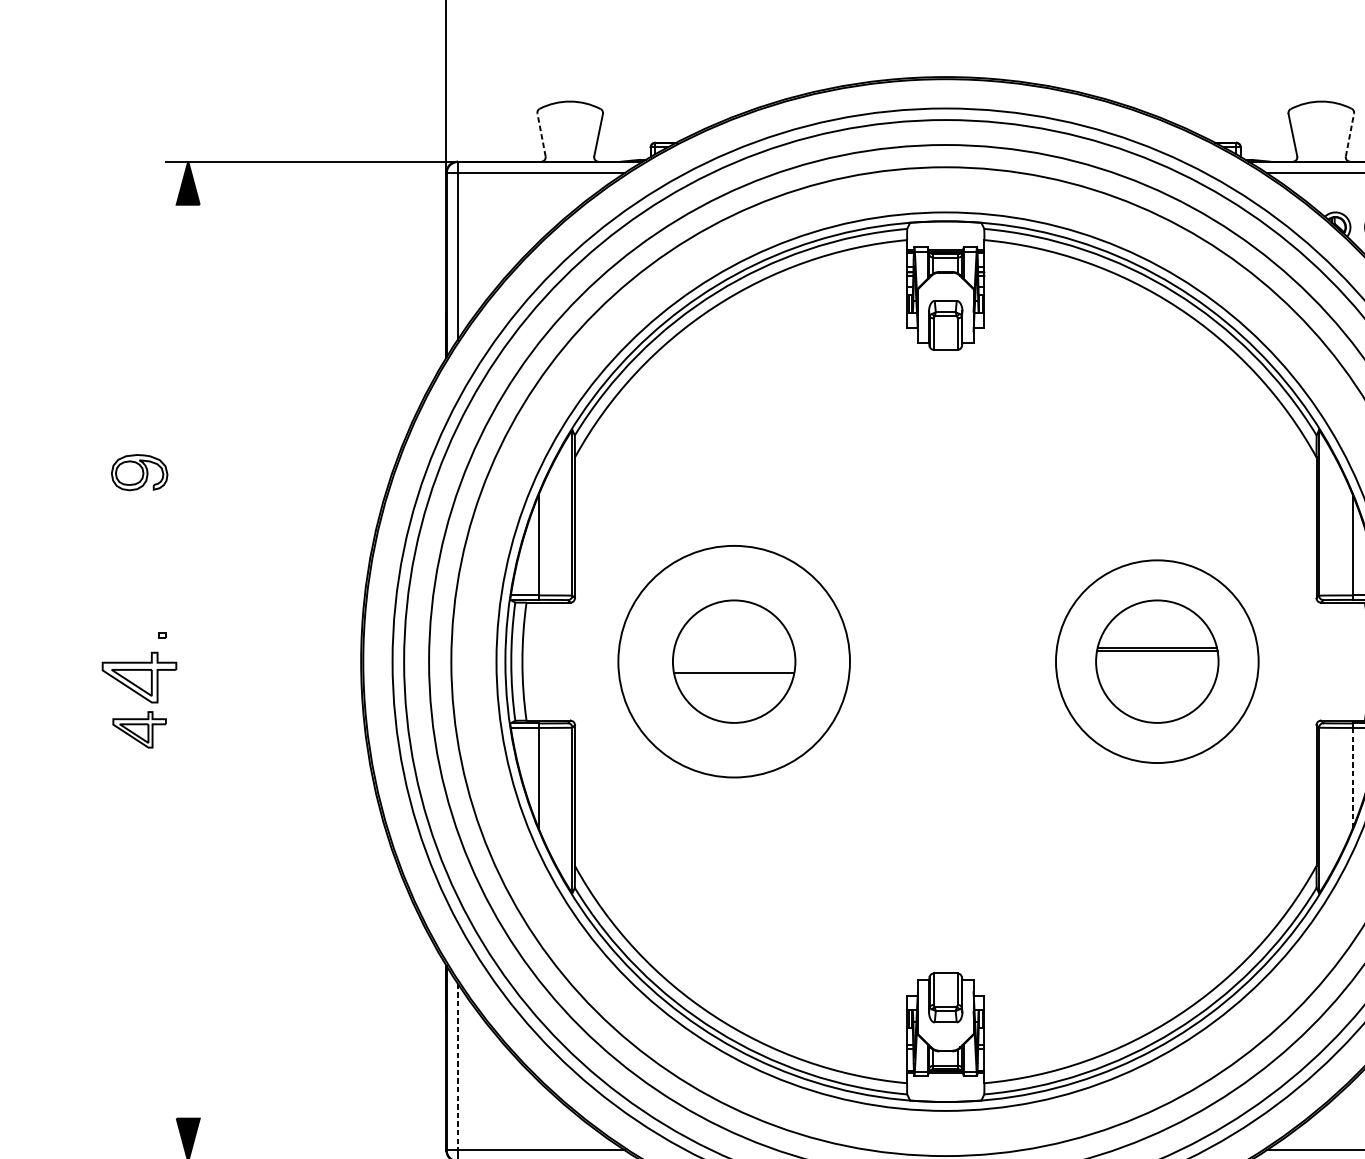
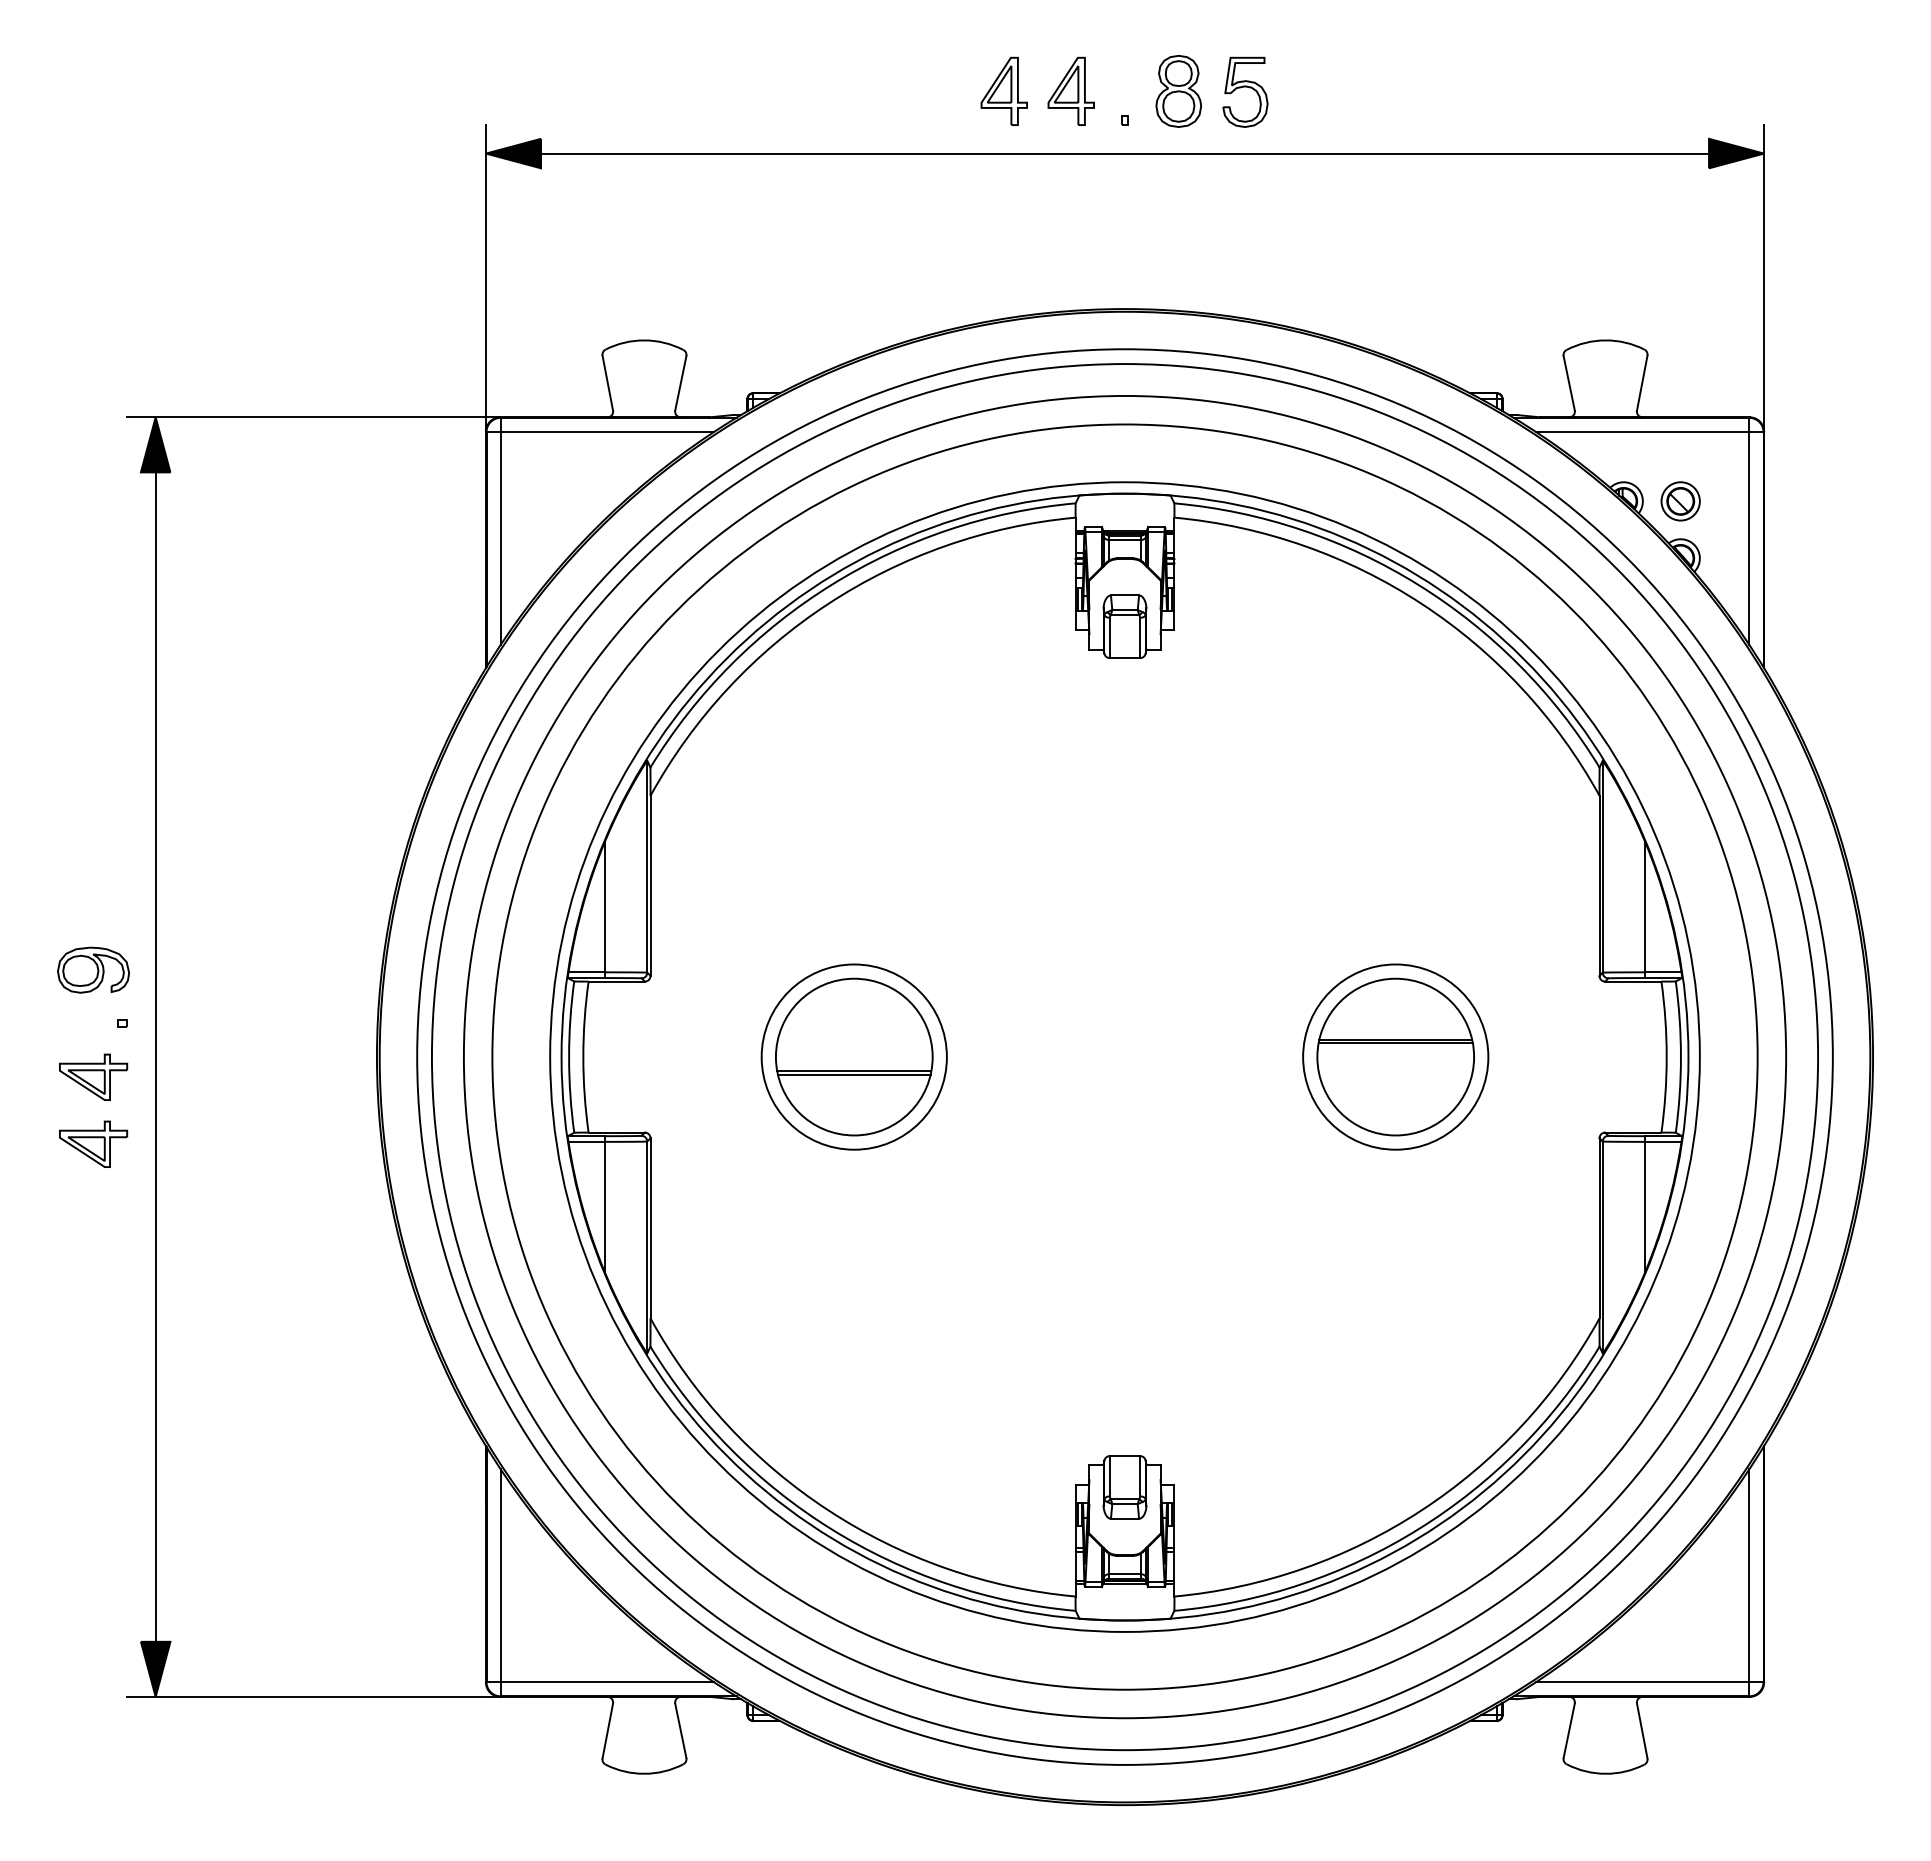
line: (541, 135) -> (607, 383), dashed -> solid
line: (1350, 135) -> (1642, 383), dashed -> solid
part: (139, 472) -> (93, 969), moved
line: (188, 661) -> (155, 1056), added
circle: (733, 661) -> (853, 1056), size x0.62
circle: (1157, 661) -> (1395, 1056), size x0.71
line: (733, 675) -> (853, 1074), added
part: (139, 676) -> (93, 1076), size x0.71
line: (1352, 778) -> (1645, 1206), dashed -> solid
line: (457, 1067) -> (500, 1576), dashed -> solid

